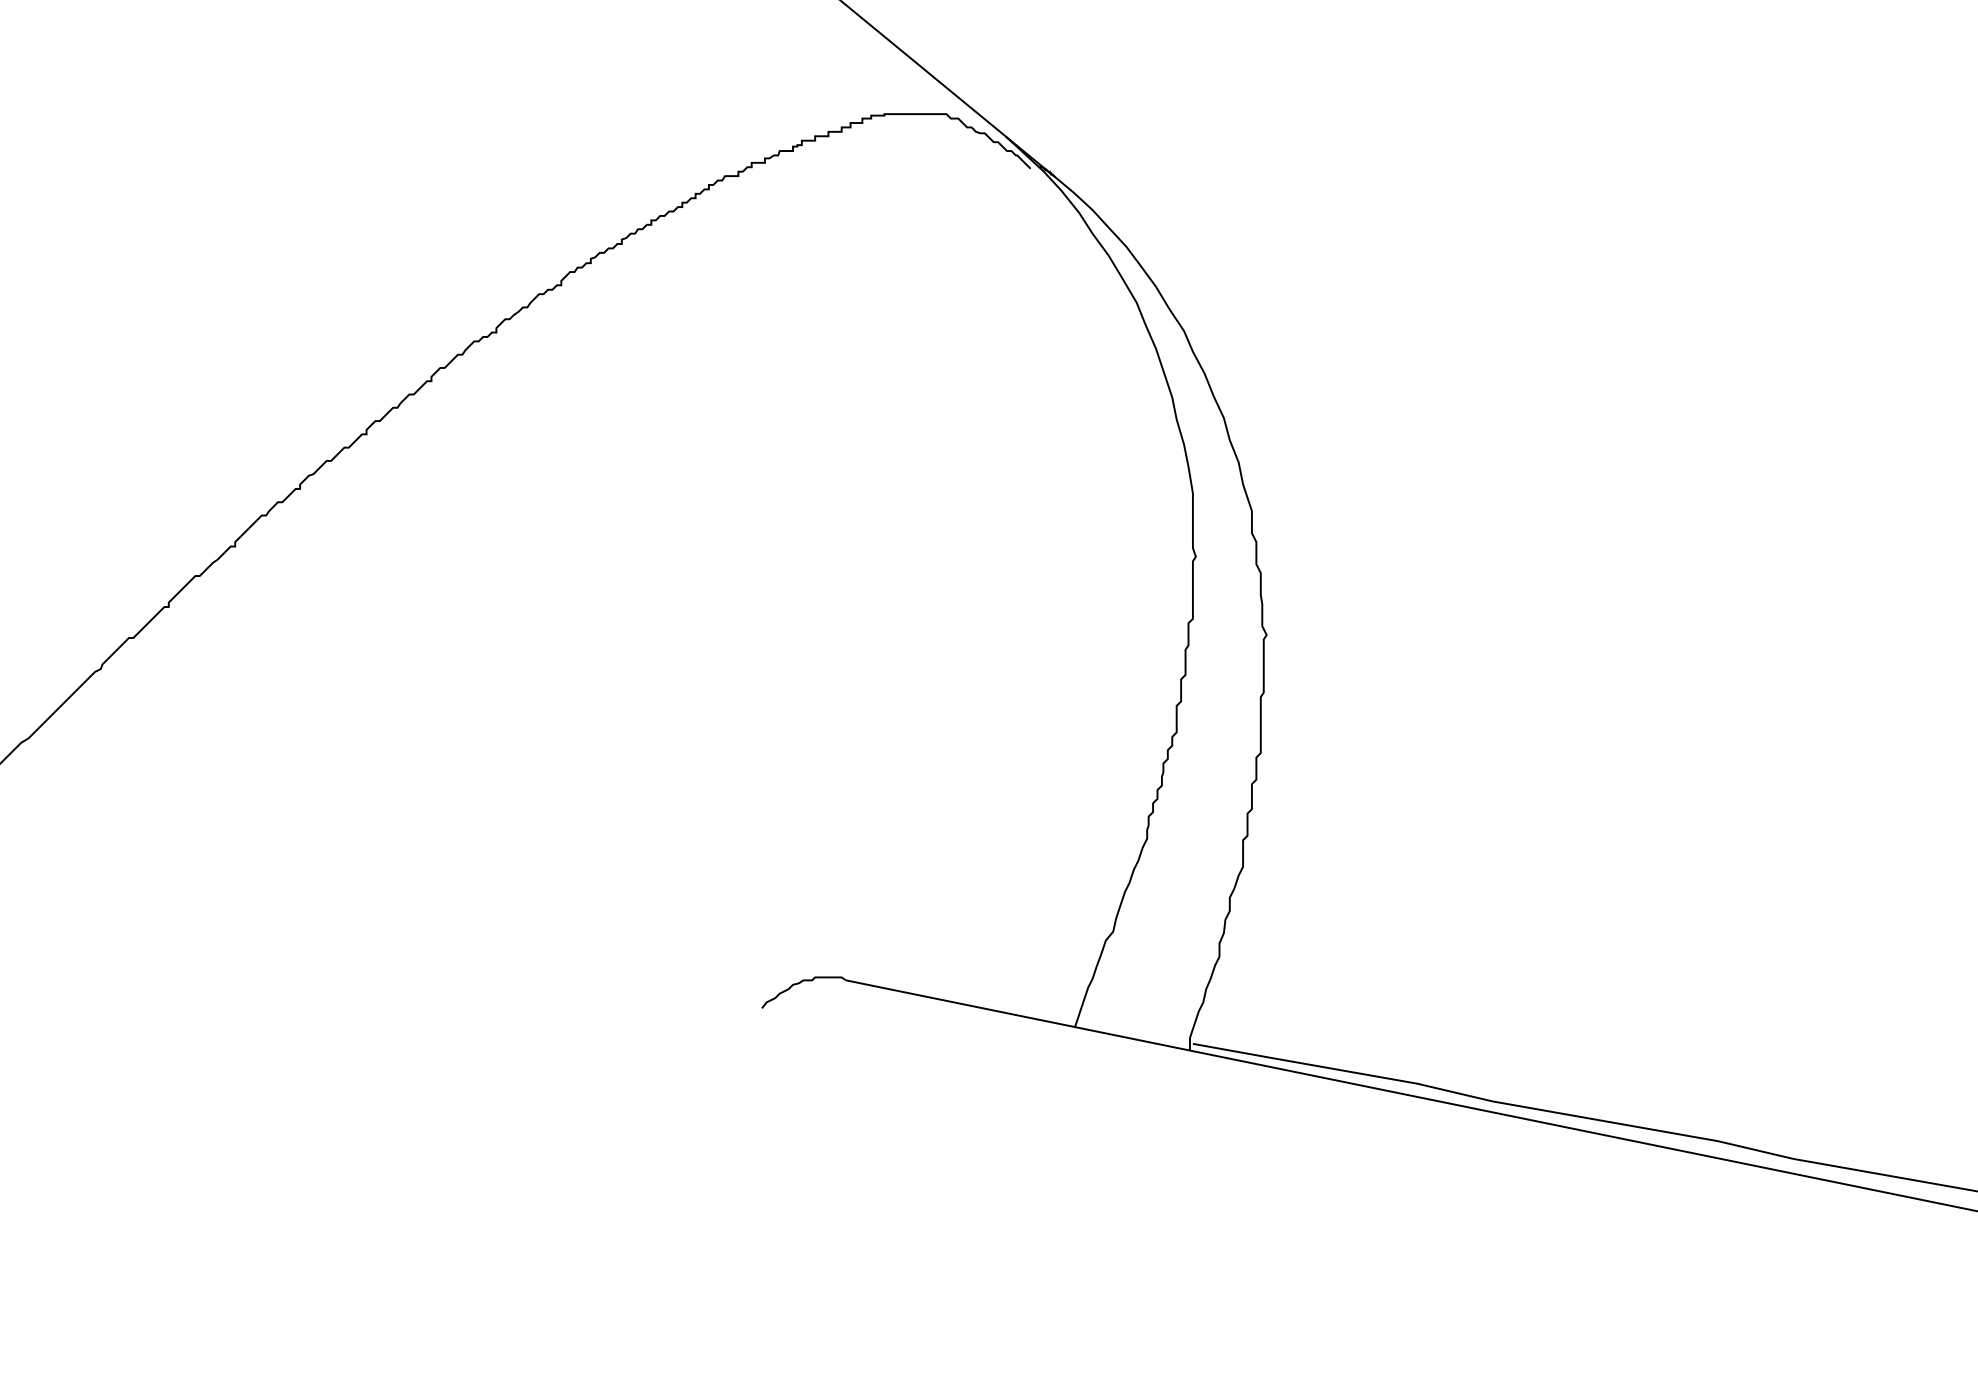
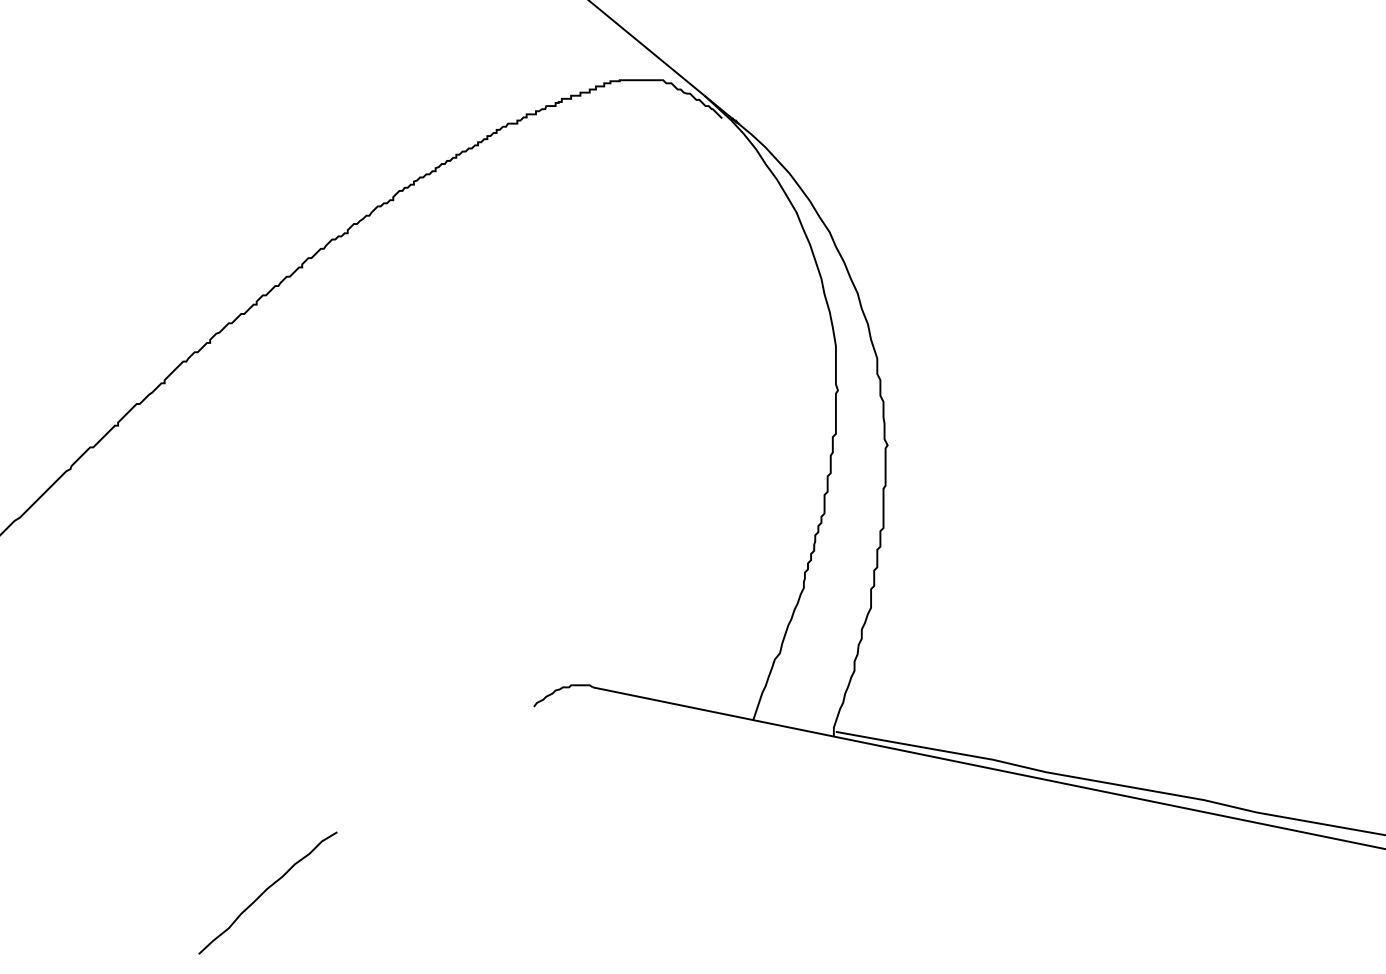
curve: (380, 1270) -> (266, 890), added

